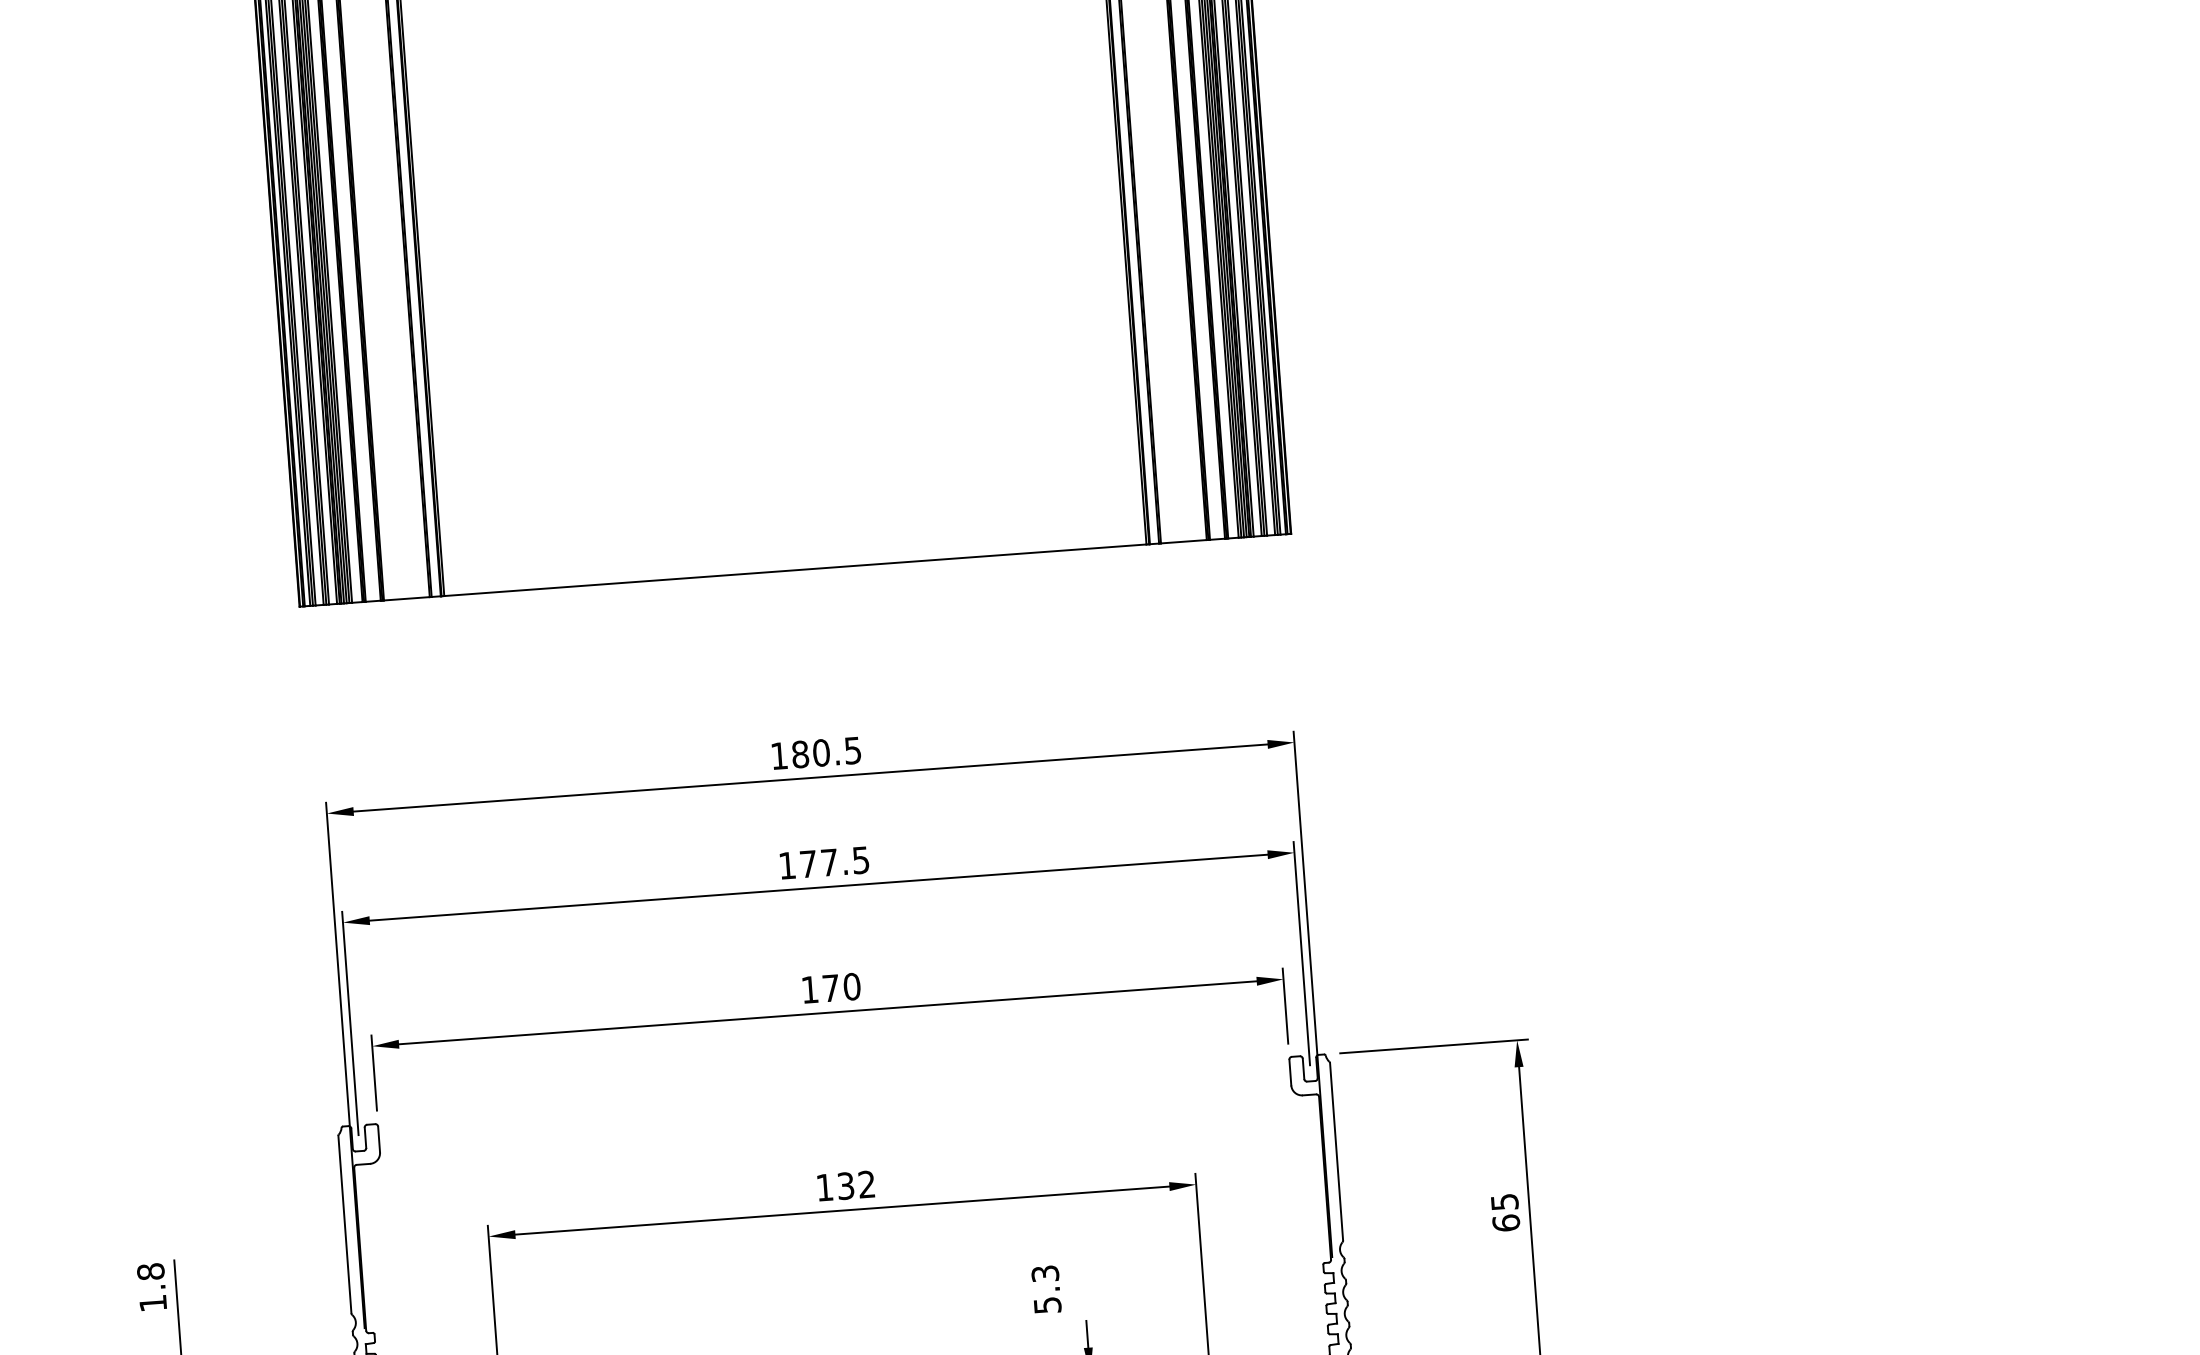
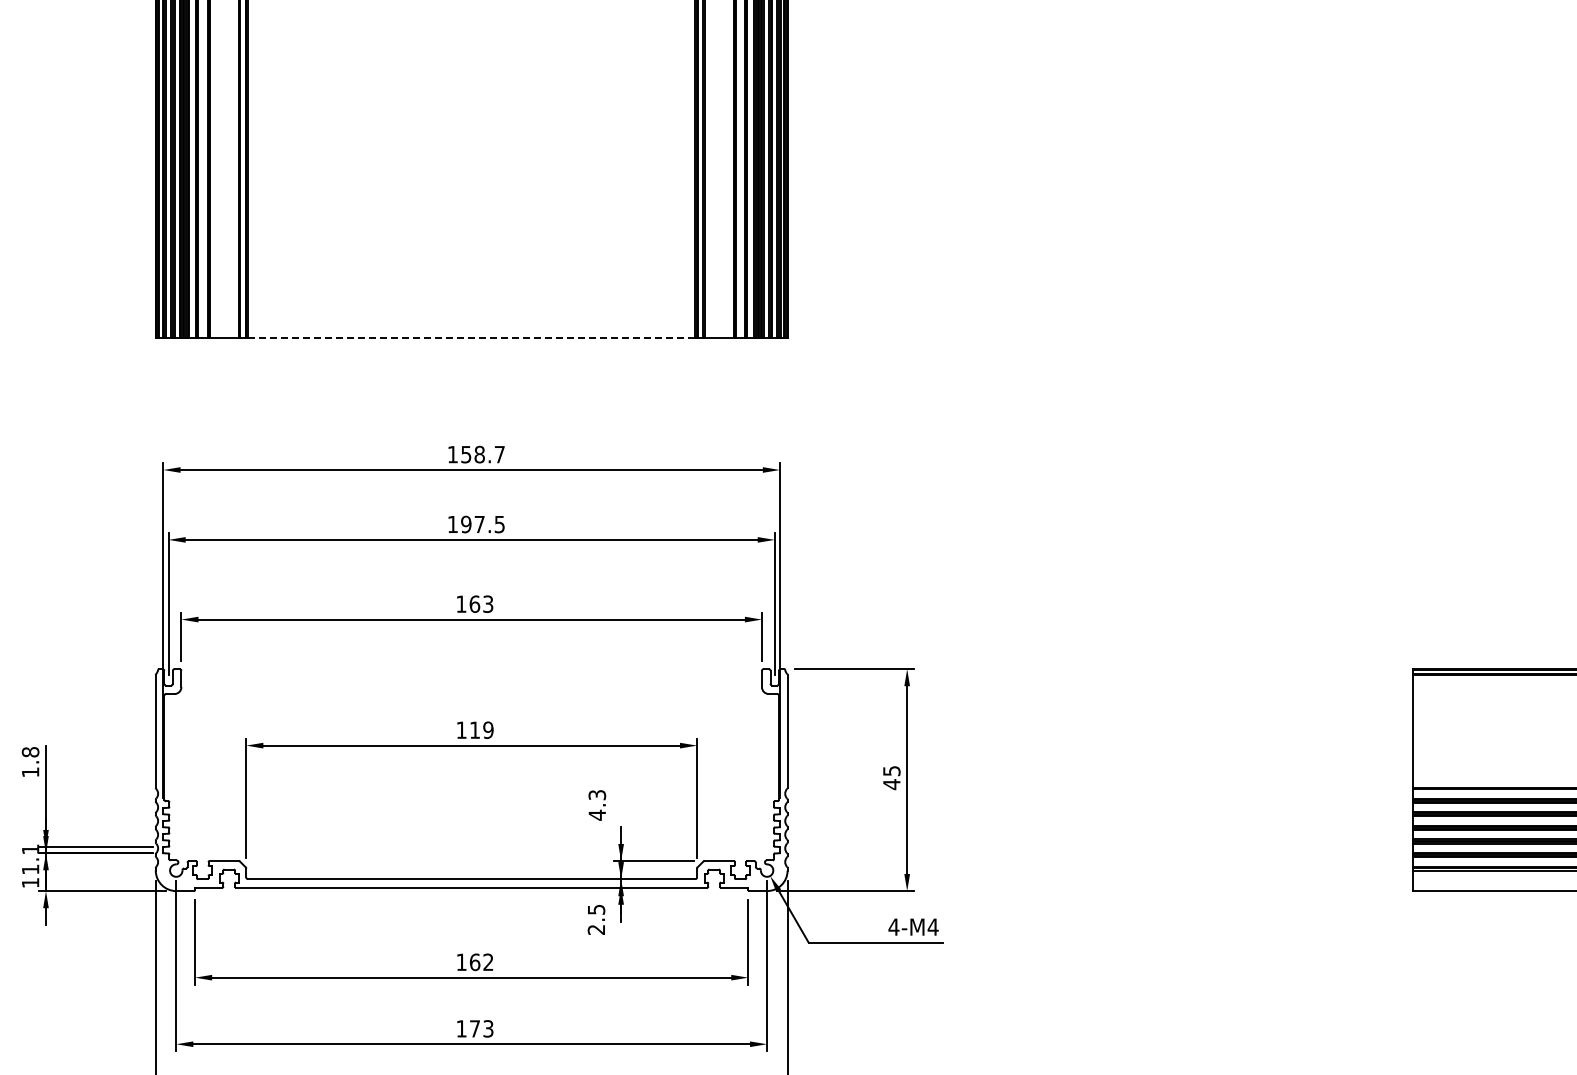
line: (795, 570) -> (471, 337), solid -> dashed
text: (825, 752) -> (482, 454), 180.5 -> 158.7
text: (808, 864) -> (466, 524), 177.5 -> 197.5
text: (841, 986) -> (481, 603), 170 -> 163
text: (856, 1185) -> (481, 730), 132 -> 119
text: (1505, 1223) -> (891, 784), 65 -> 45
text: (1047, 1304) -> (597, 814), 5.3 -> 4.3

